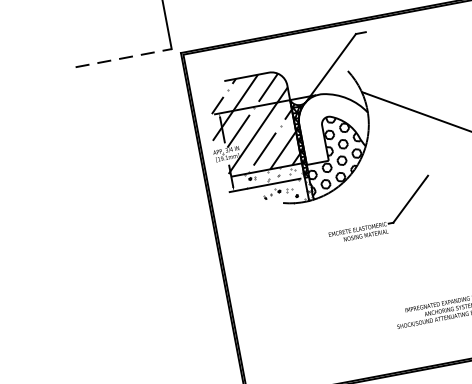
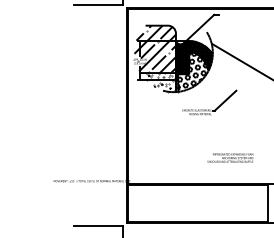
line: (125, 58) -> (99, 5), dashed -> solid
hatch: (334, 125) -> (195, 57), added

